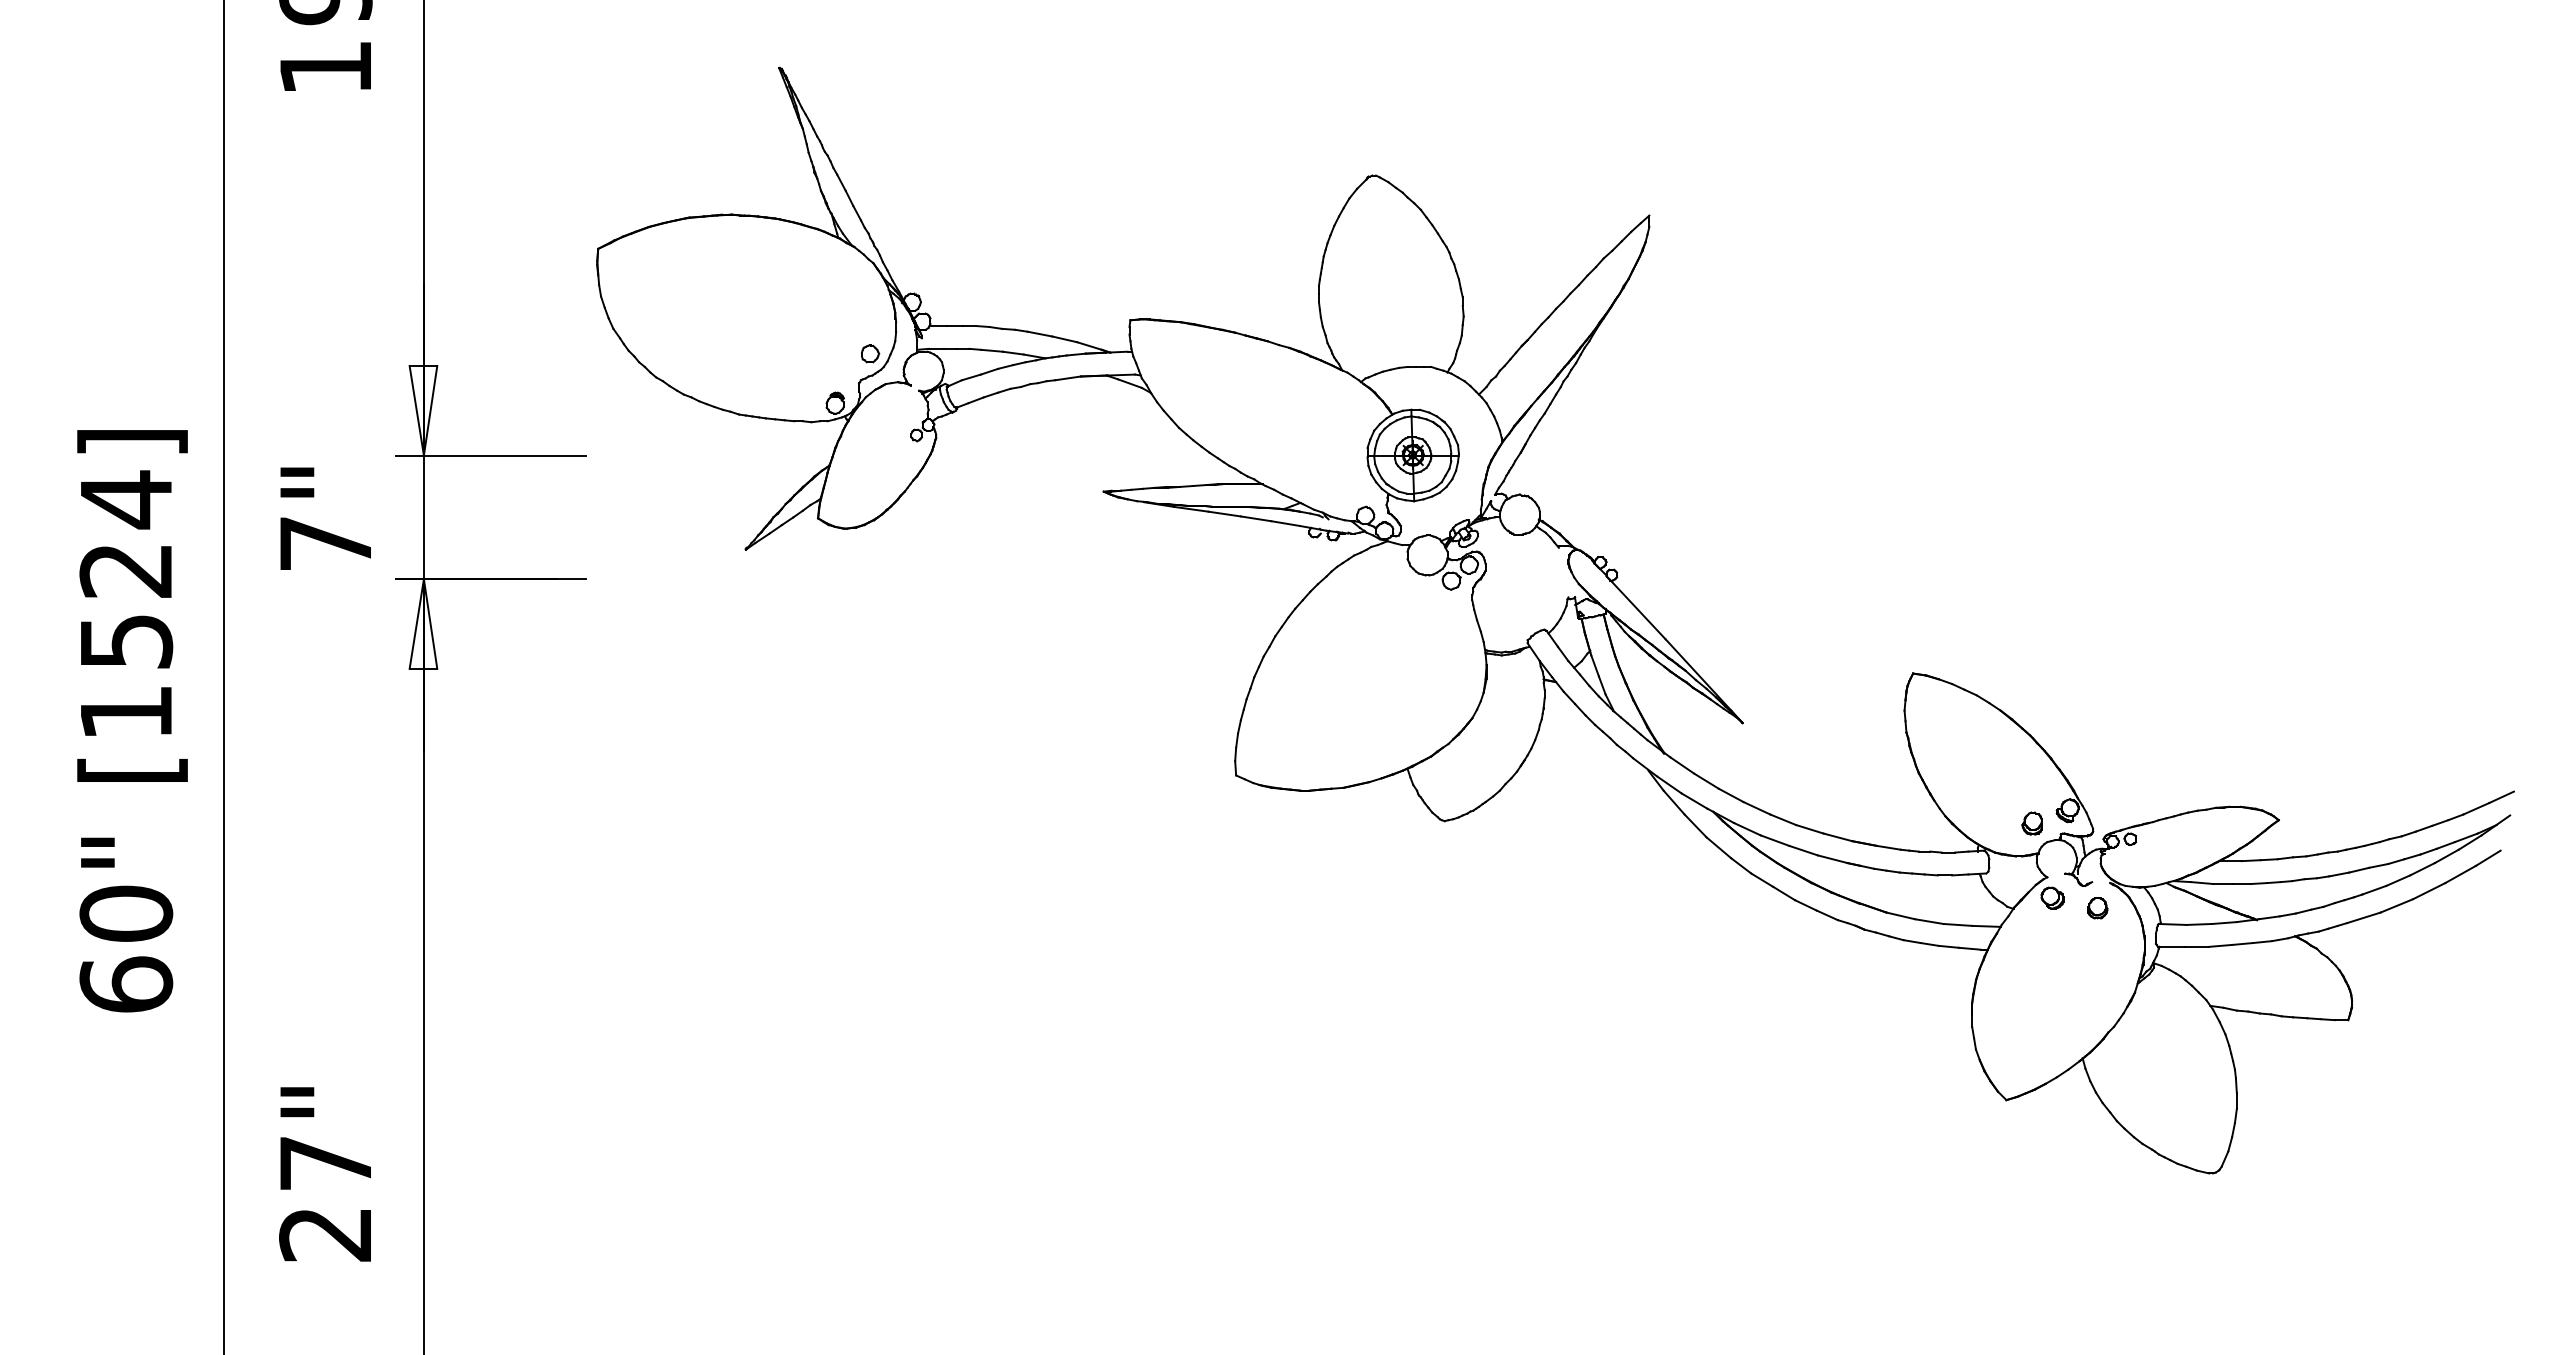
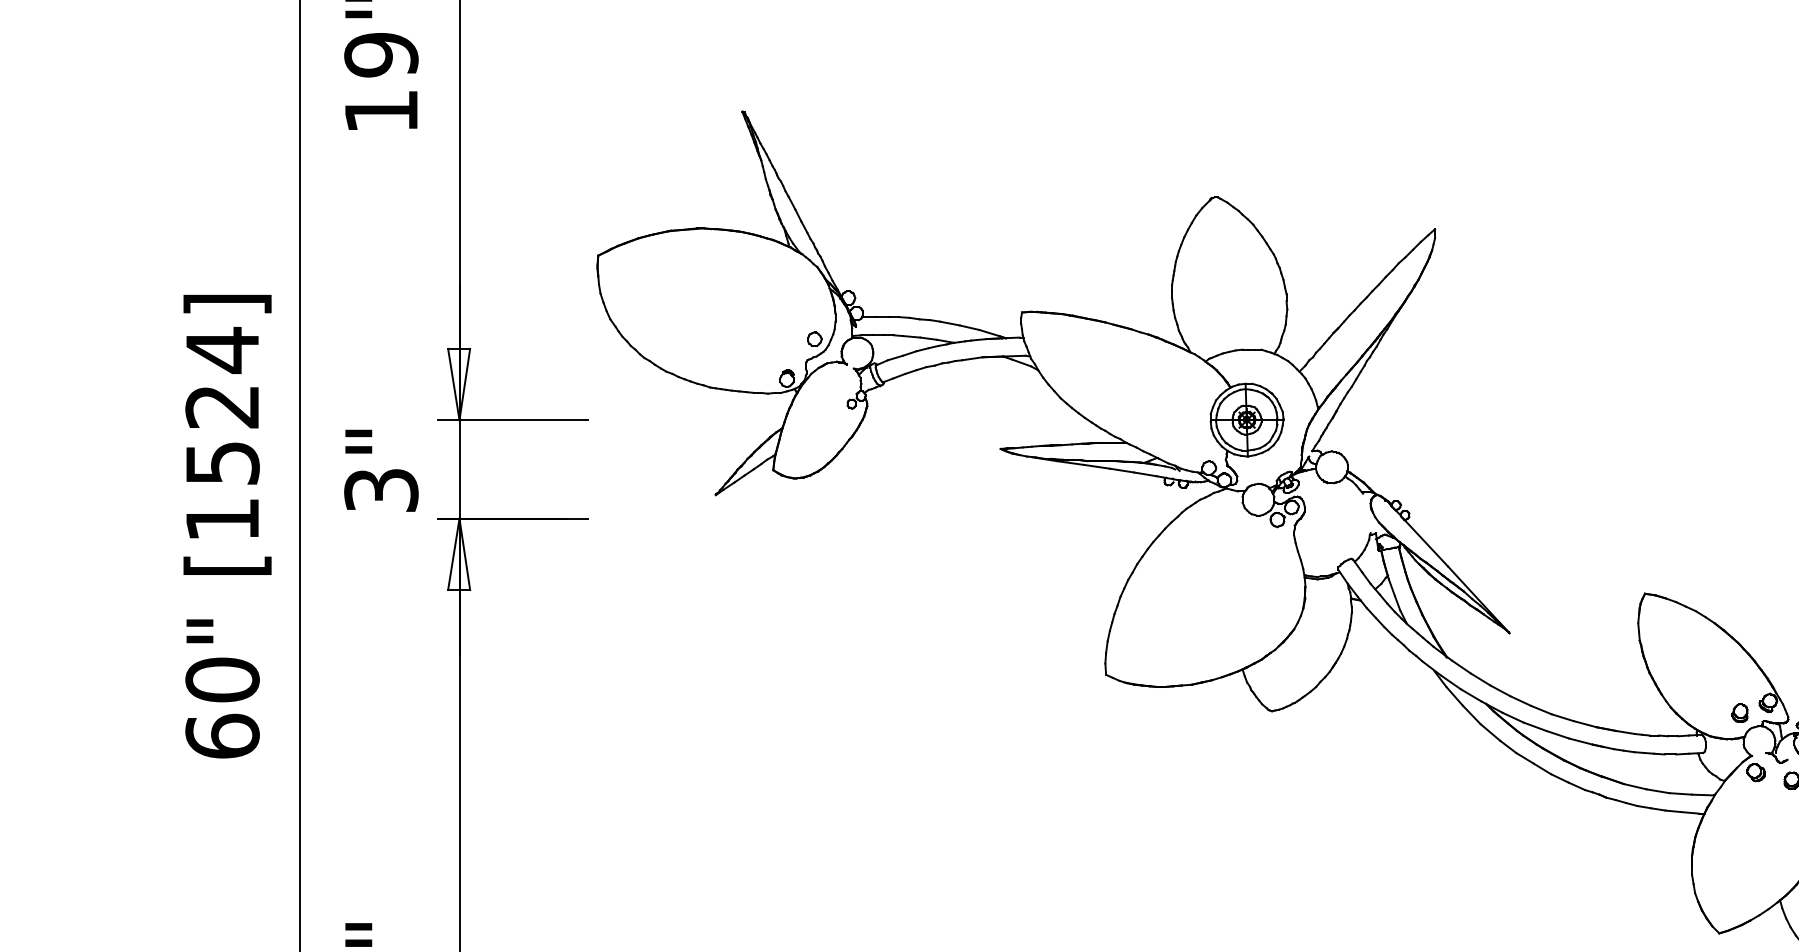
text: (325, 543) -> (381, 490), 7" -> 3"
text: (132, 721) -> (227, 526), moved

